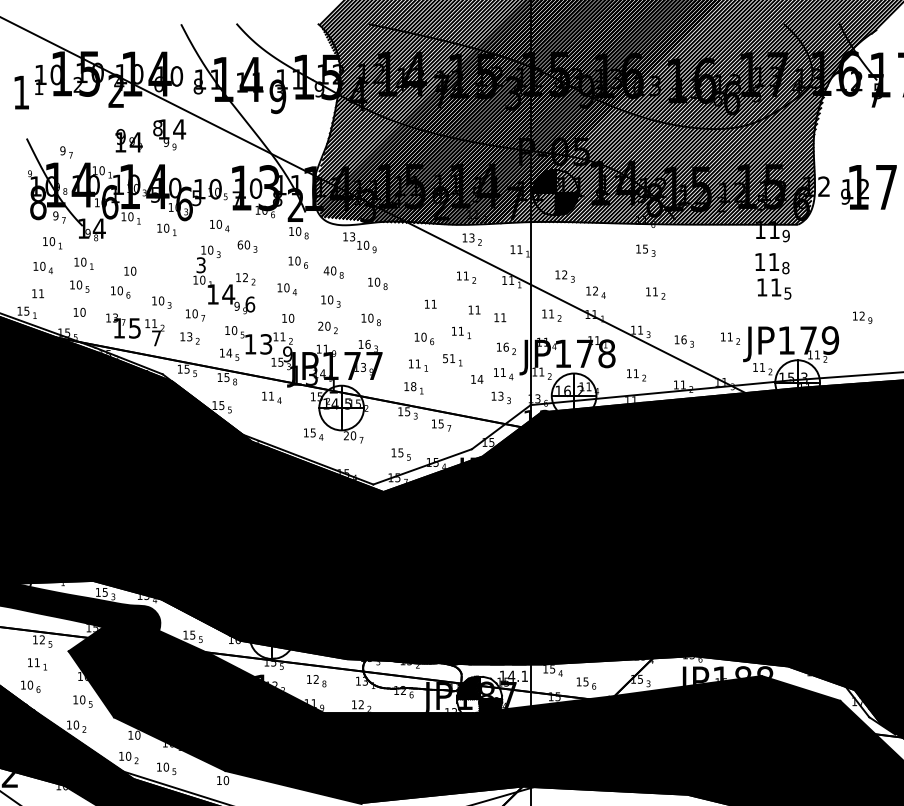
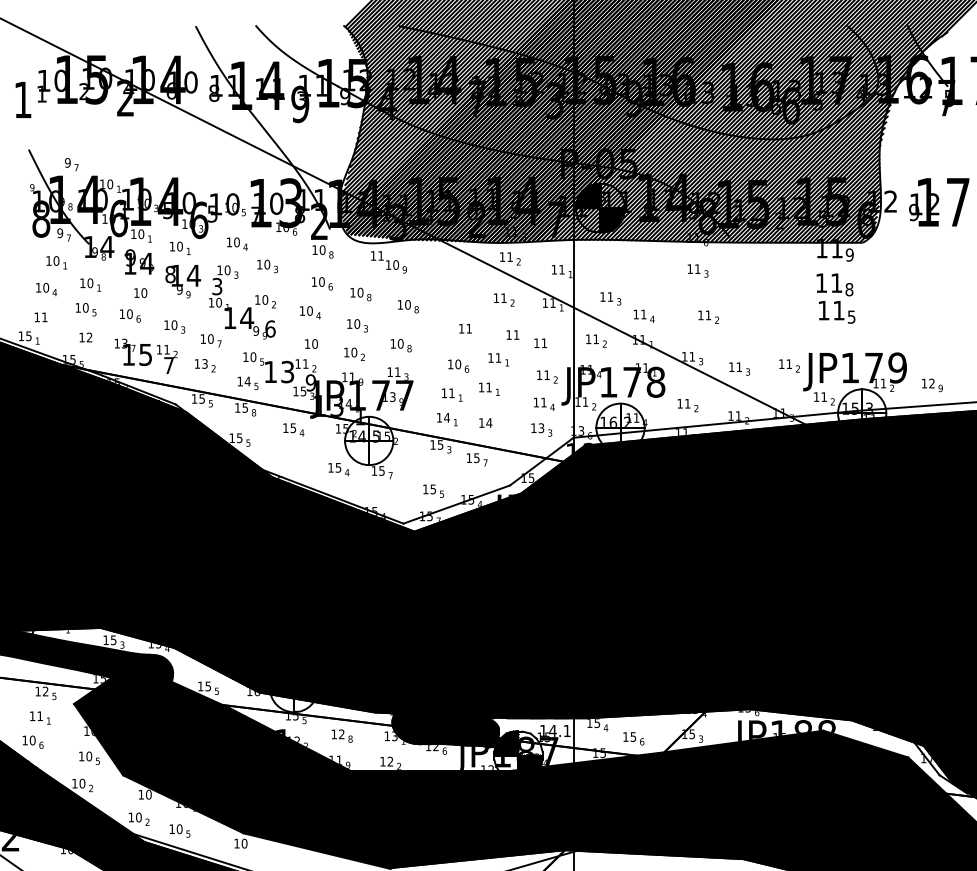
text: (169, 134) -> (183, 281), moved
text: (129, 140) -> (139, 261), moved
text: (352, 236) -> (380, 255), 13 -> 11
text: (471, 237) -> (509, 256), 13 -> 11
text: (240, 244) -> (259, 264), 60 -> 10
text: (645, 249) -> (697, 269), 15 -> 11
text: (326, 270) -> (352, 292), 40 -> 10
text: (563, 274) -> (609, 296), 12 -> 11
text: (245, 277) -> (265, 299), 12 -> 10
text: (595, 291) -> (643, 314), 12 -> 11
text: (82, 312) -> (89, 337), 10 -> 12
text: (862, 317) -> (932, 385), moved
text: (320, 326) -> (346, 352), 20 -> 10
text: (684, 340) -> (739, 367), 16 -> 11
text: (367, 344) -> (397, 372), 16 -> 11
text: (506, 347) -> (547, 375), 16 -> 11
text: (445, 358) -> (481, 387), 51 -> 11
text: (476, 378) -> (485, 422), moved
text: (414, 386) -> (447, 417), 18 -> 14
text: (271, 396) -> (293, 428), 11 -> 15
text: (349, 435) -> (377, 470), 20 -> 15
fill: (412, 674) -> (445, 729), added

